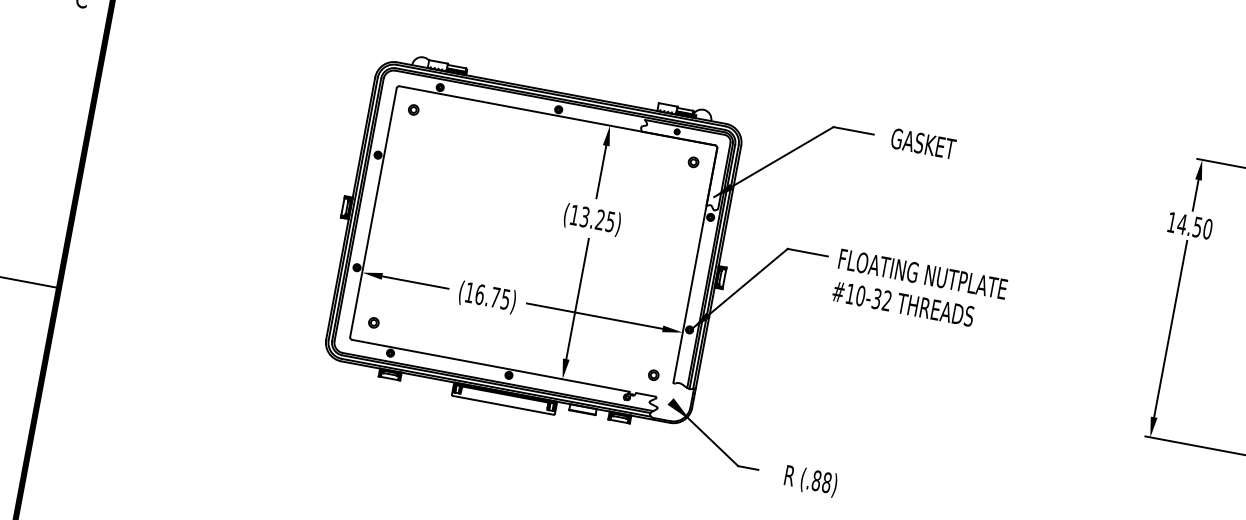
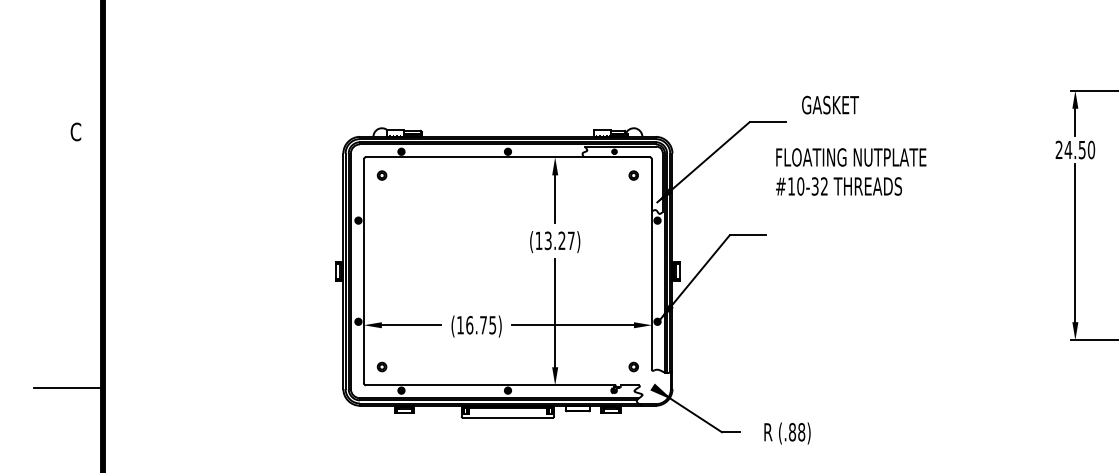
text: (923, 143) -> (830, 104), moved
text: (609, 221) -> (570, 240), (13.25) -> (13.27)
text: (1171, 221) -> (1058, 149), 14.50 -> 24.50
text: (920, 289) -> (851, 171), moved

